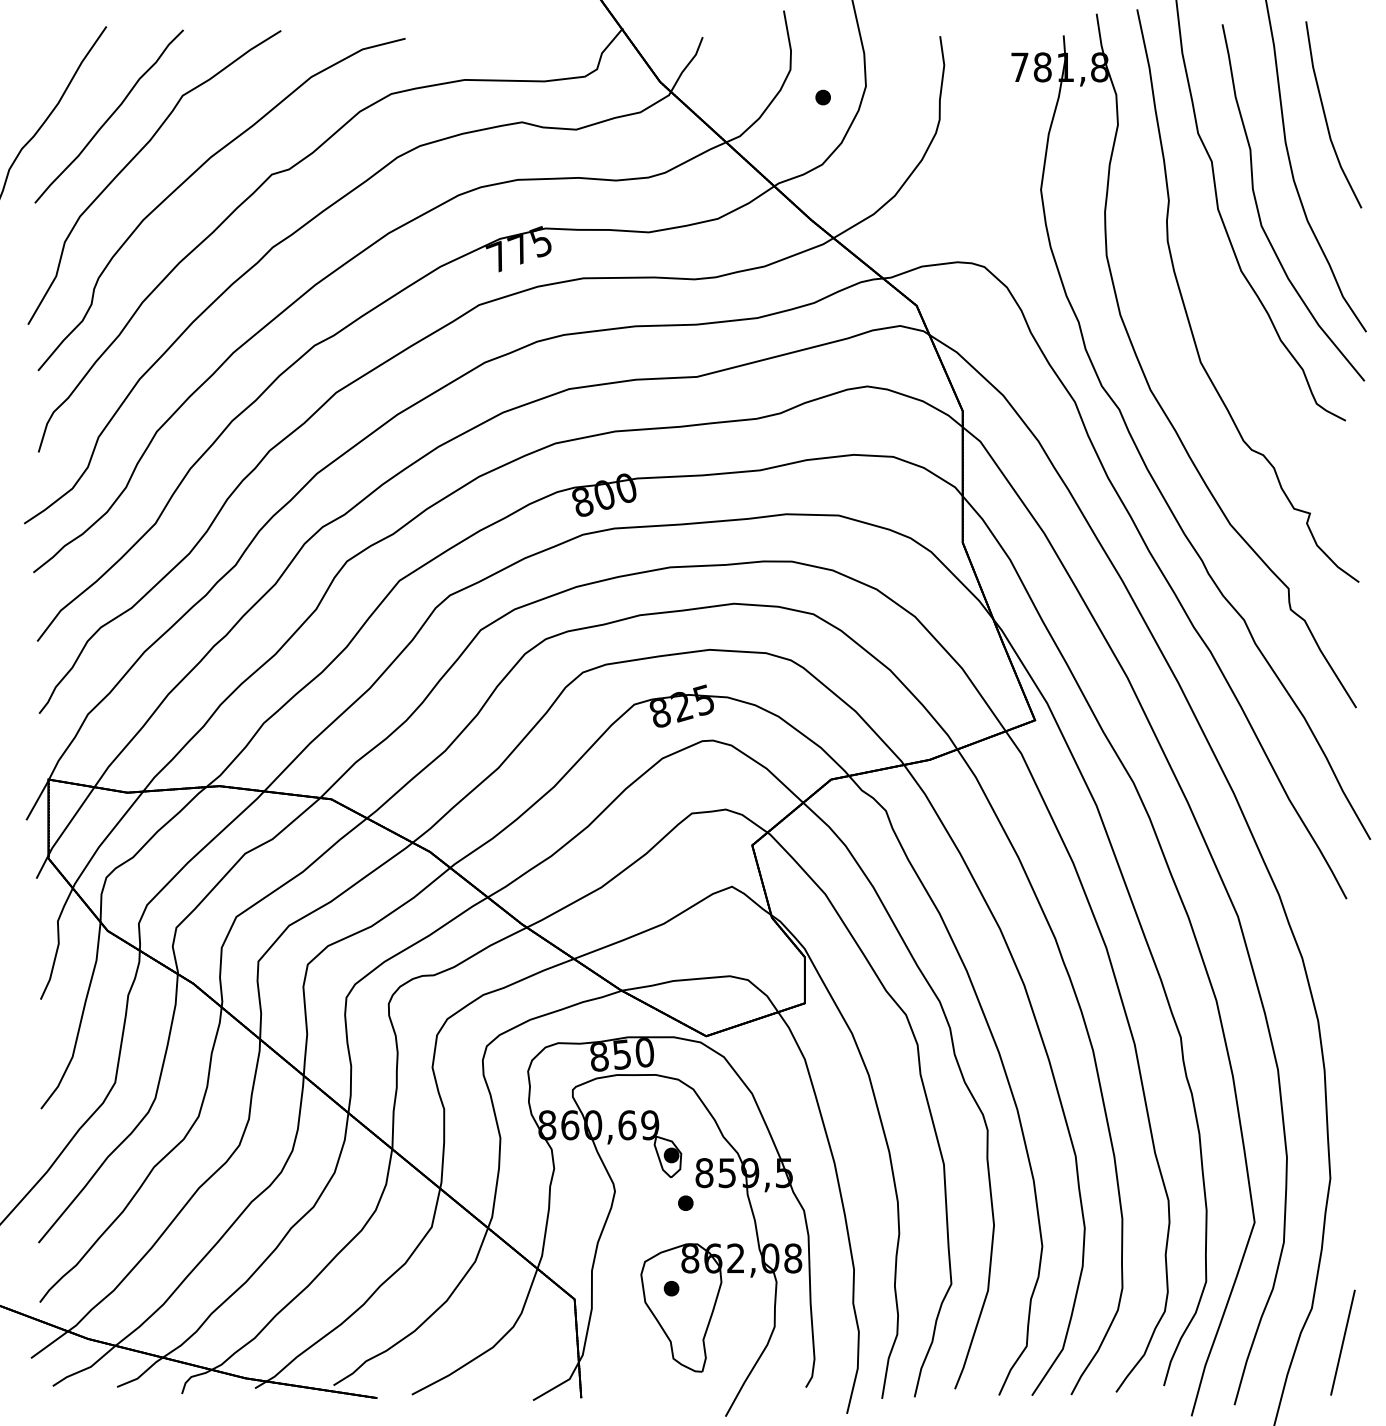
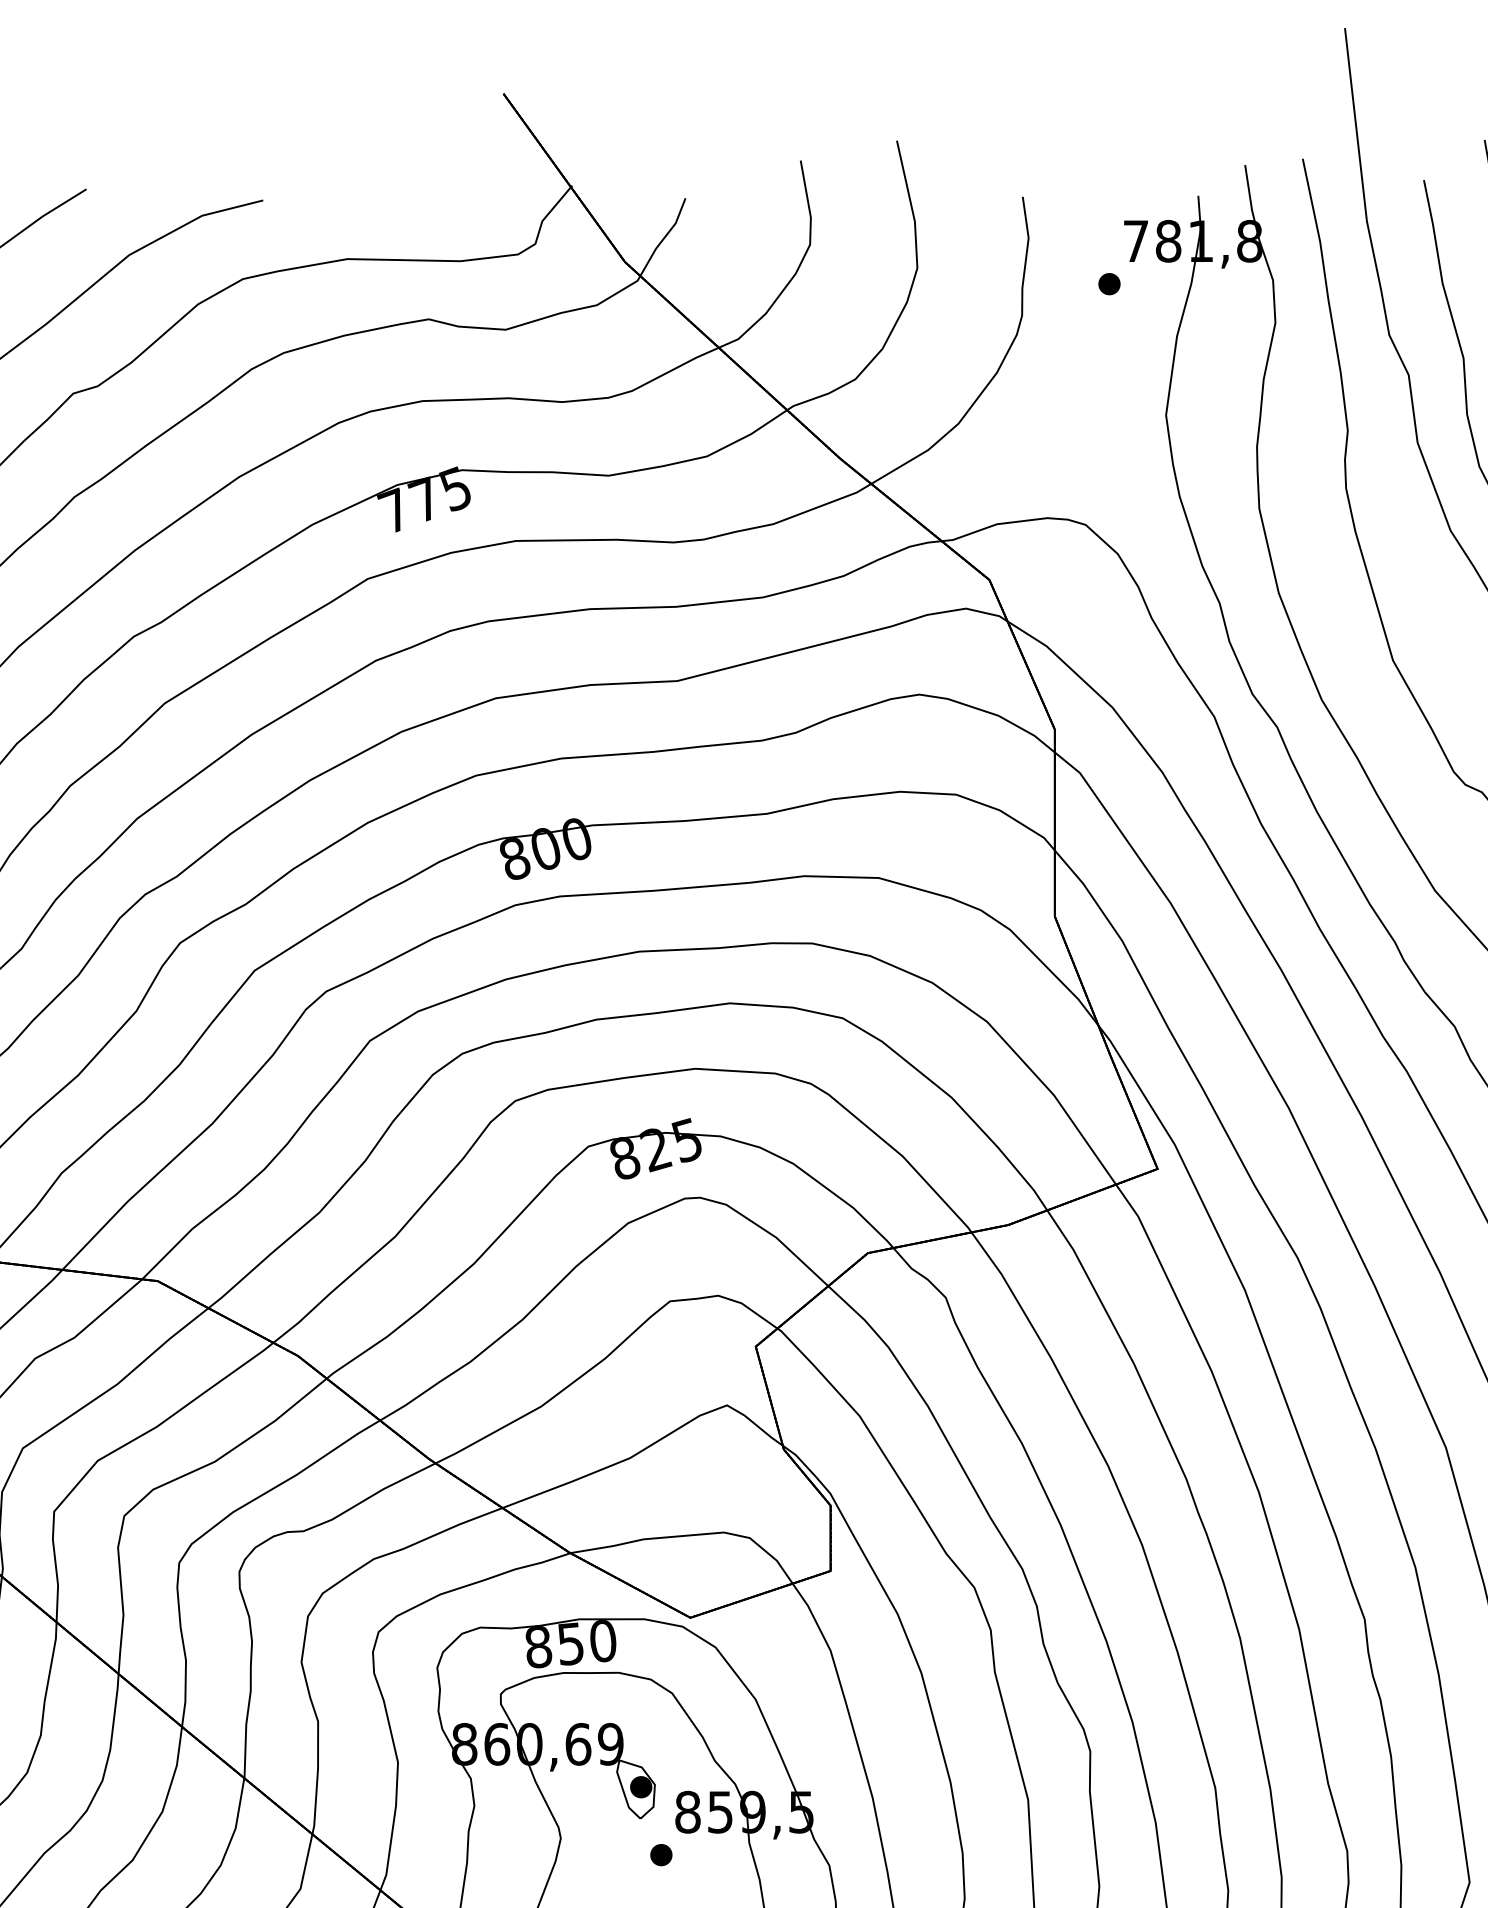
part: (822, 97) -> (1108, 284), moved

